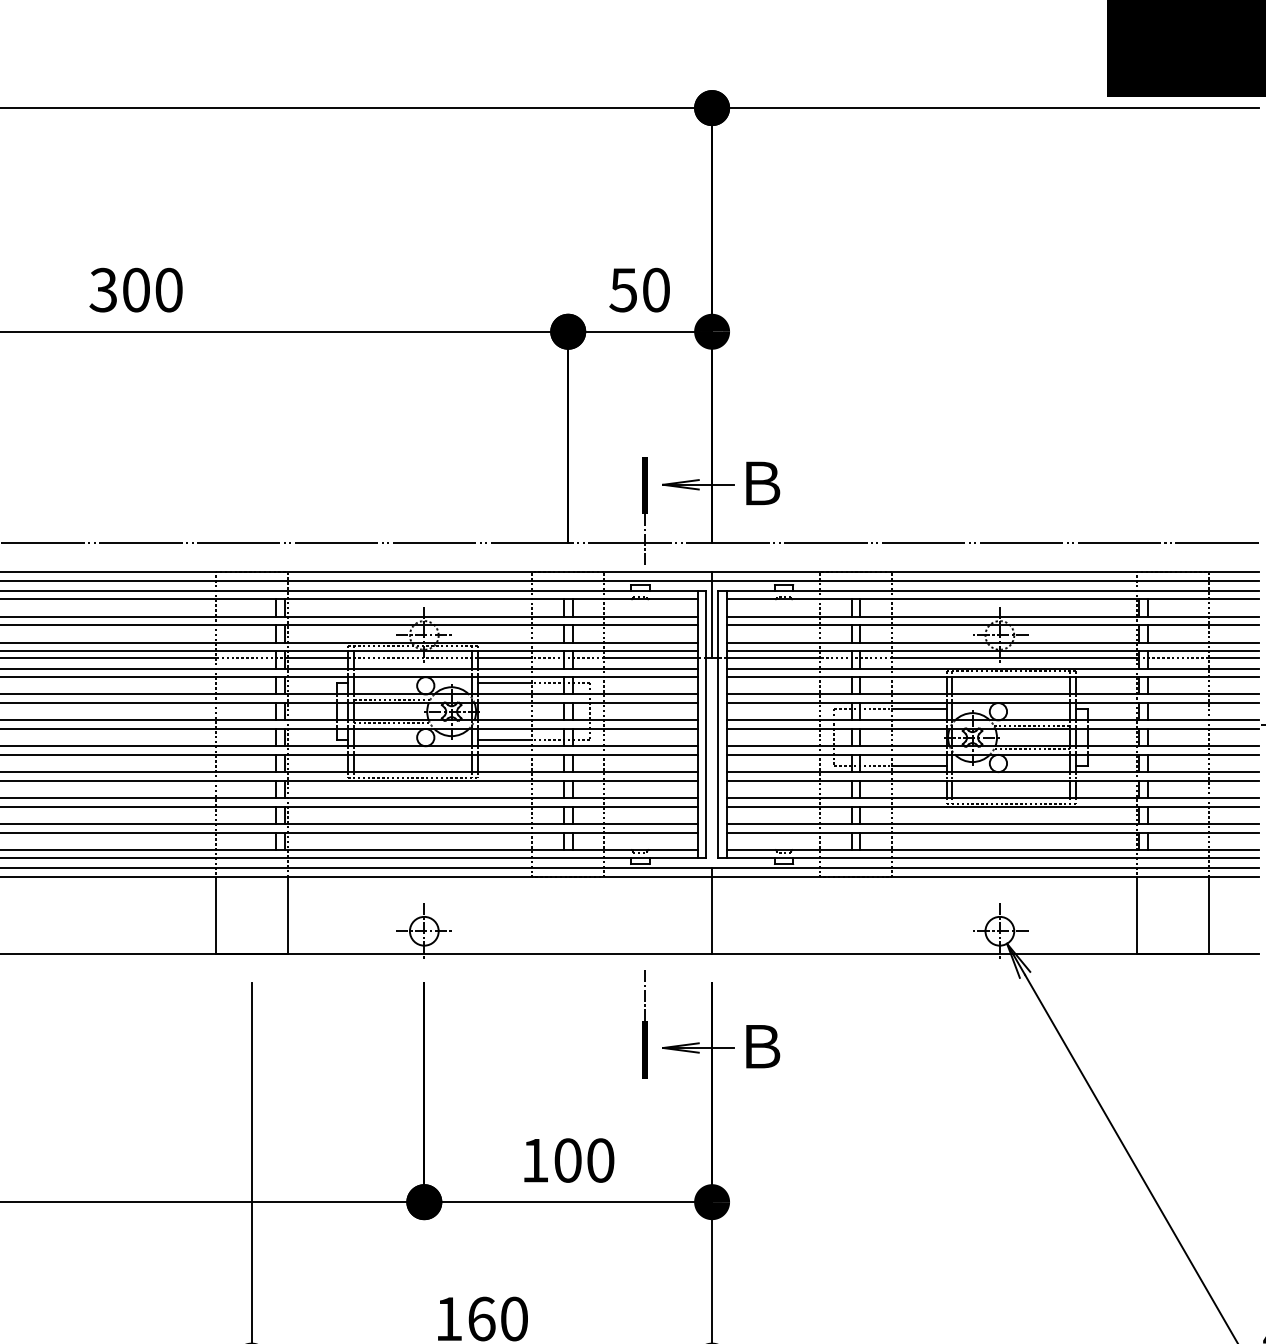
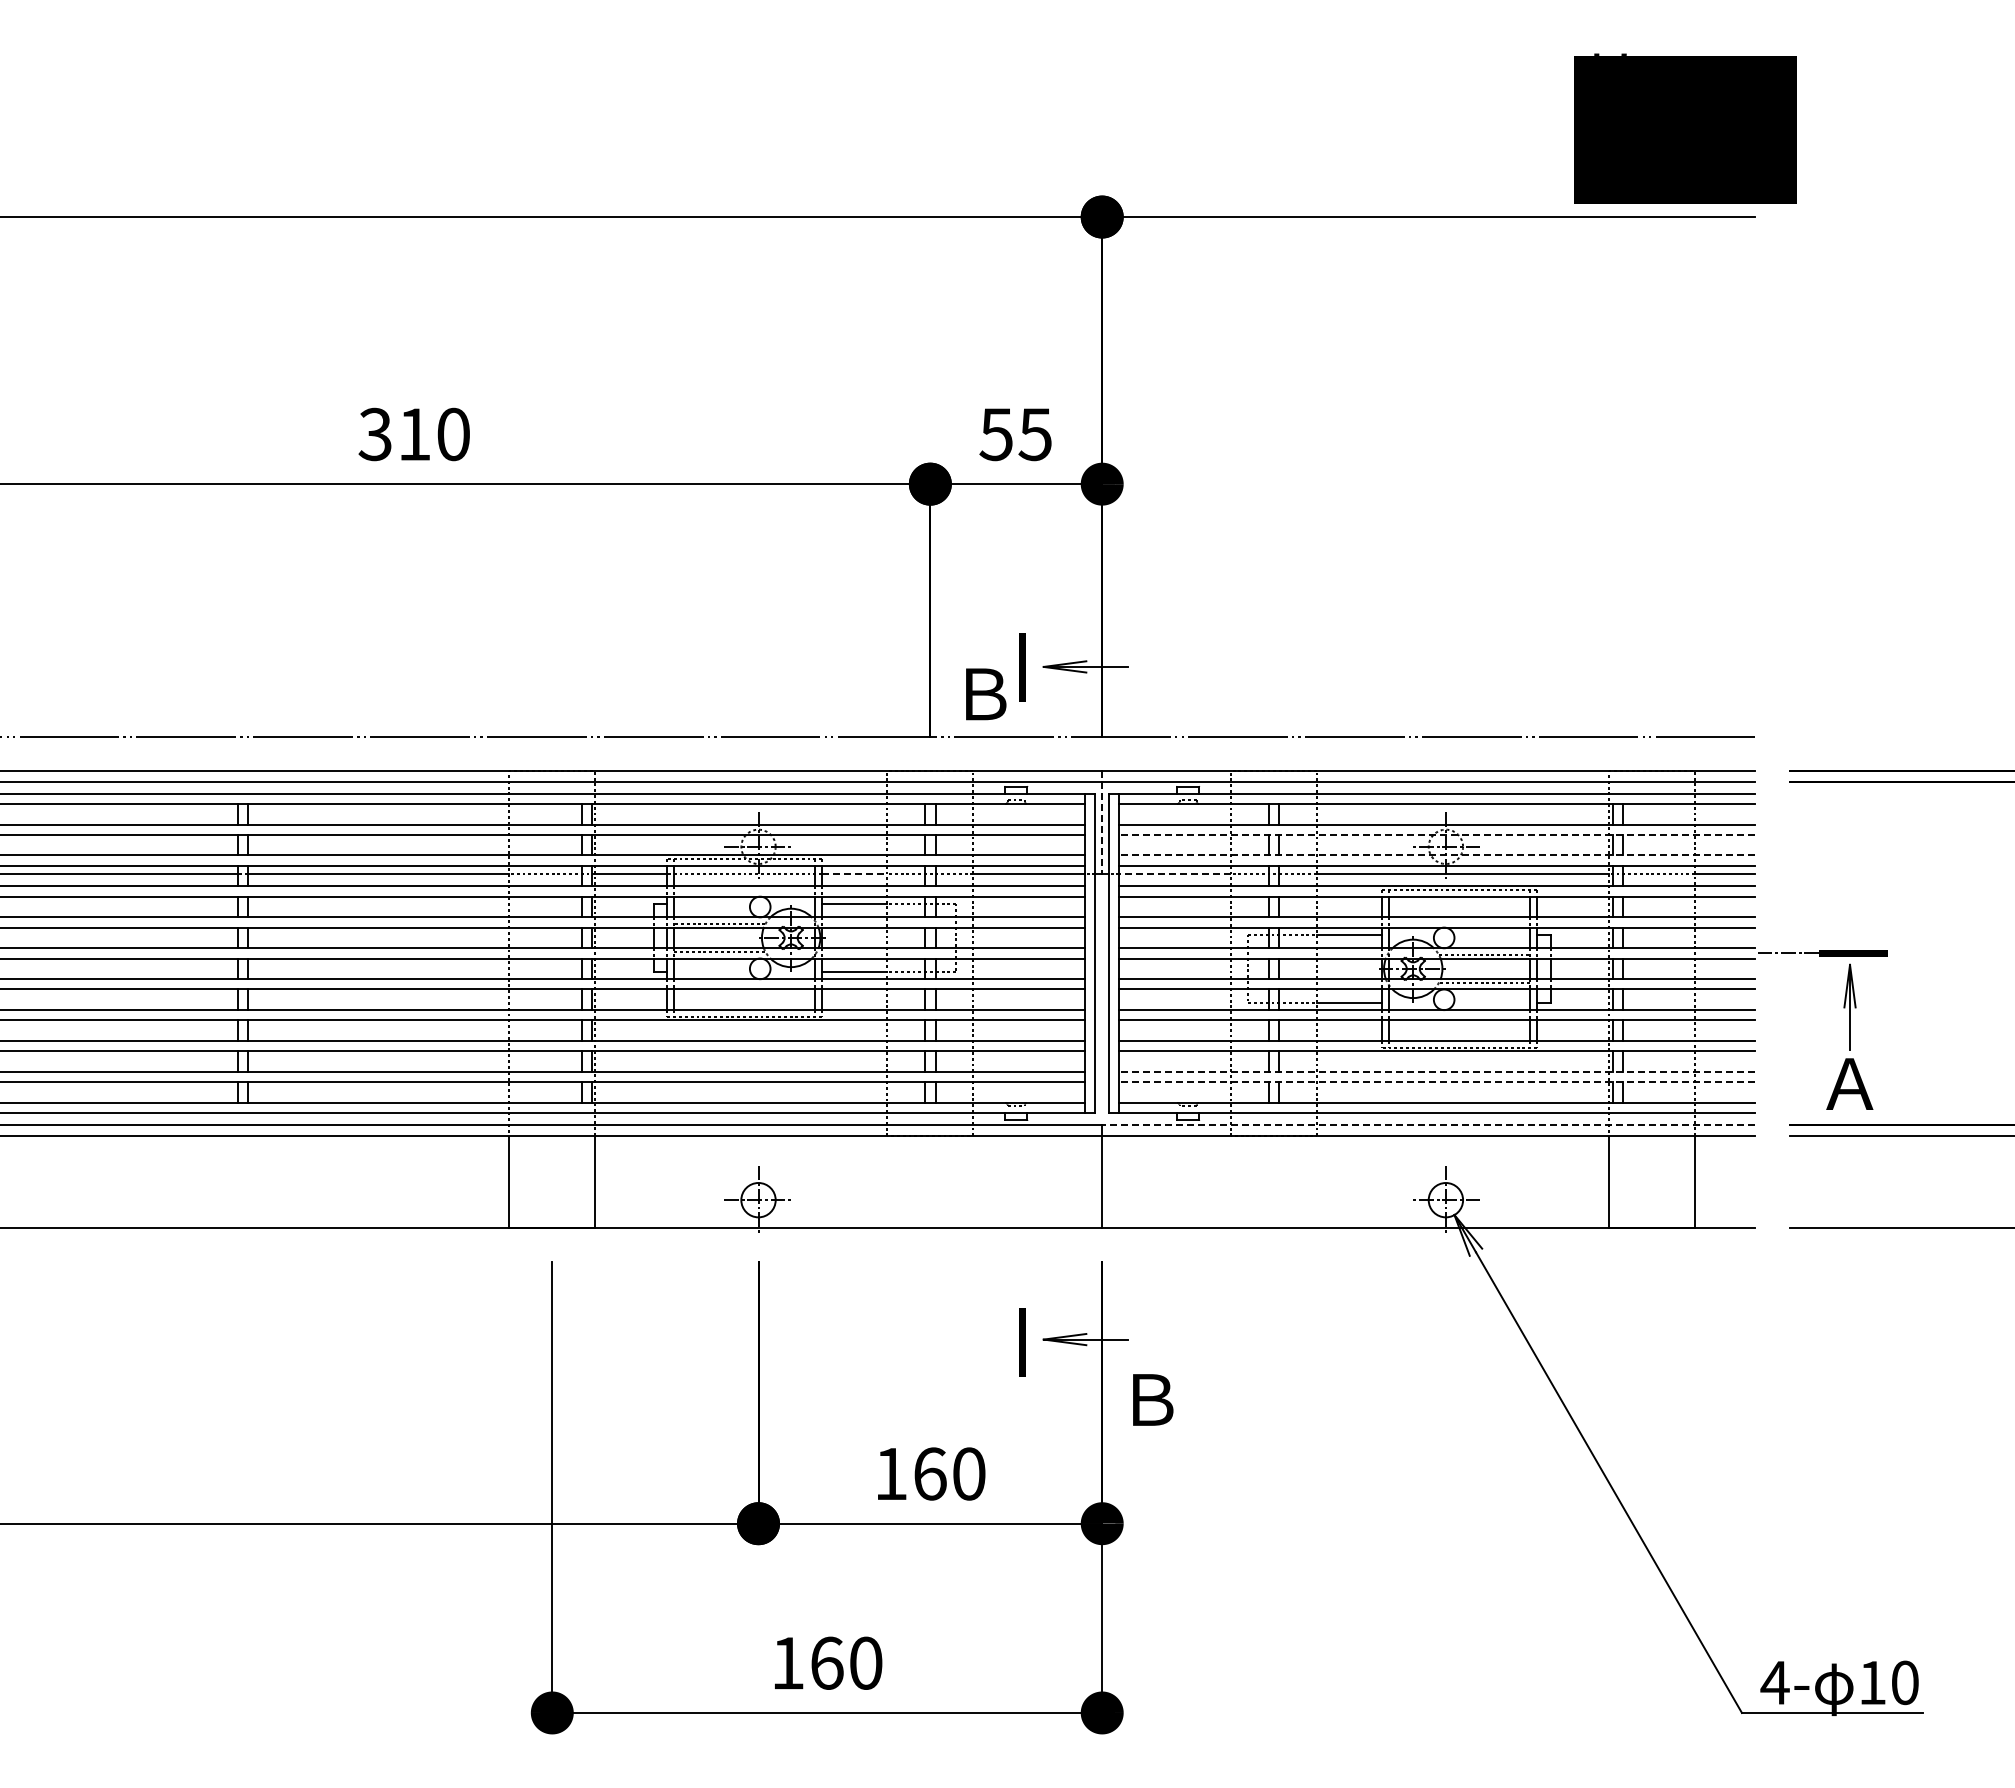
text: (136, 290) -> (414, 434), 300 -> 310
text: (655, 290) -> (1034, 434), 50 -> 55
text: (763, 483) -> (986, 694), moved
line: (645, 540) -> (1022, 733), removed
line: (712, 615) -> (1102, 822), solid -> dashed
line: (992, 625) -> (1437, 834), solid -> dashed
line: (992, 642) -> (1437, 855), solid -> dashed
line: (504, 658) -> (854, 874), solid -> dashed
line: (773, 658) -> (1175, 874), solid -> dashed
line: (992, 823) -> (1437, 1071), solid -> dashed
line: (992, 832) -> (1437, 1082), solid -> dashed
line: (985, 867) -> (1428, 1124), solid -> dashed
line: (645, 994) -> (1022, 1275), removed
text: (763, 1046) -> (1153, 1399), moved
text: (568, 1160) -> (930, 1473), 100 -> 160

